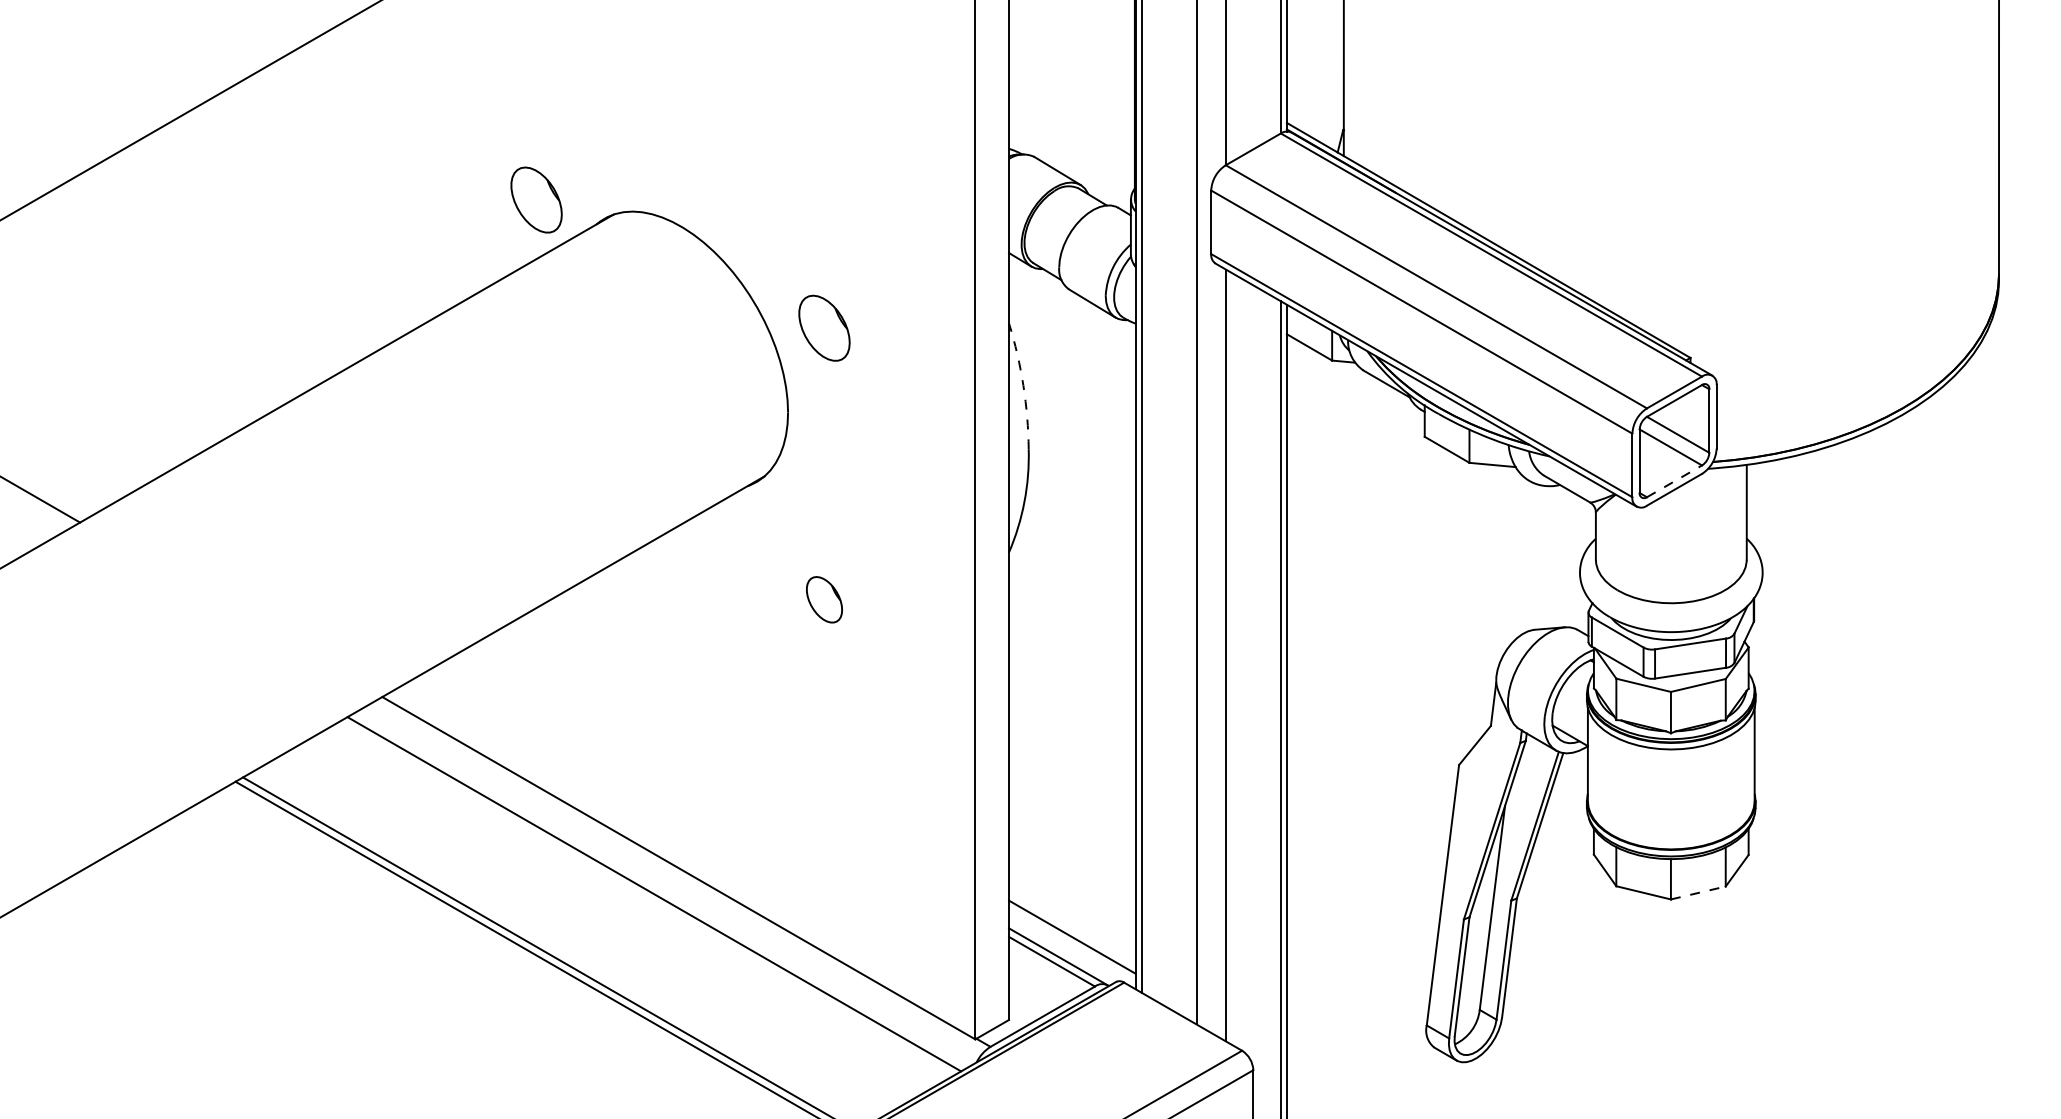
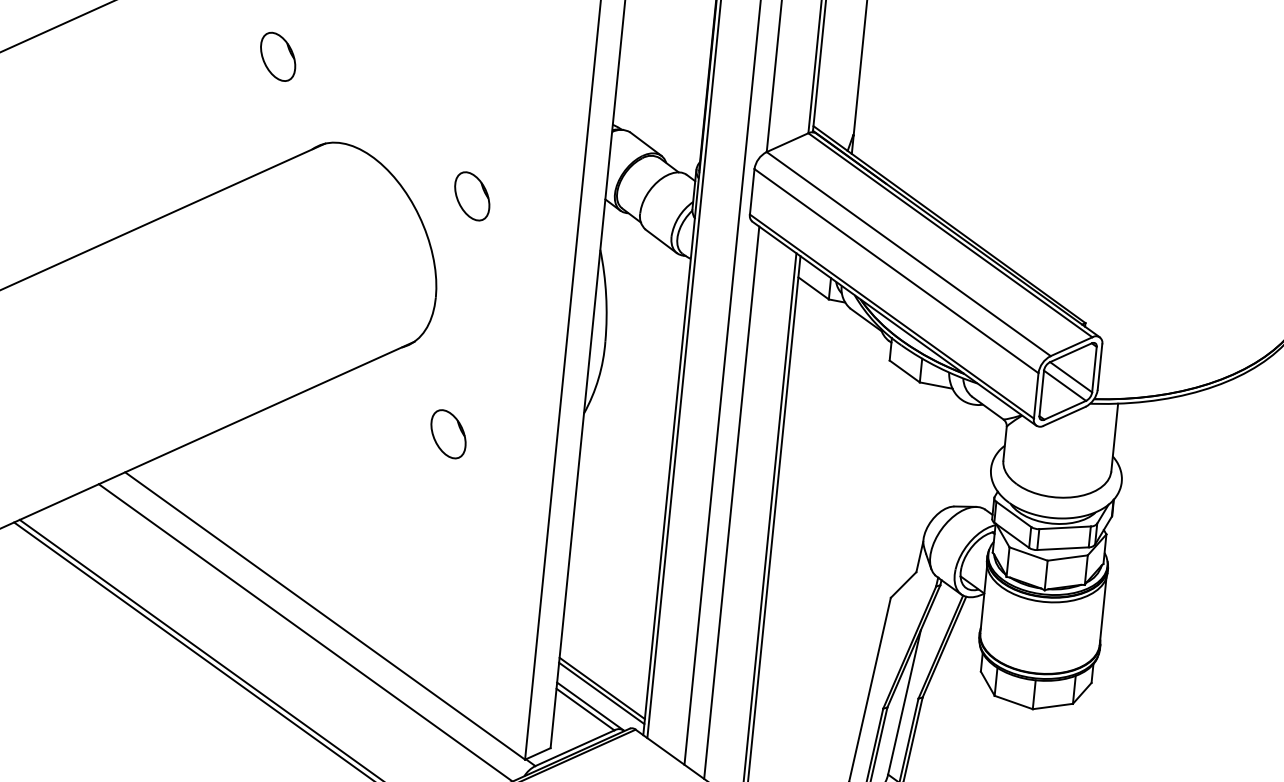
part: (536, 199) -> (278, 56), moved
part: (824, 327) -> (472, 195), moved
arc: (1023, 385) -> (606, 295), dashed -> solid
line: (1674, 481) -> (1065, 410), dashed -> solid
part: (824, 599) -> (448, 434), size x1.43
line: (1698, 892) -> (1053, 706), dashed -> solid
line: (1072, 929) -> (602, 687), added

